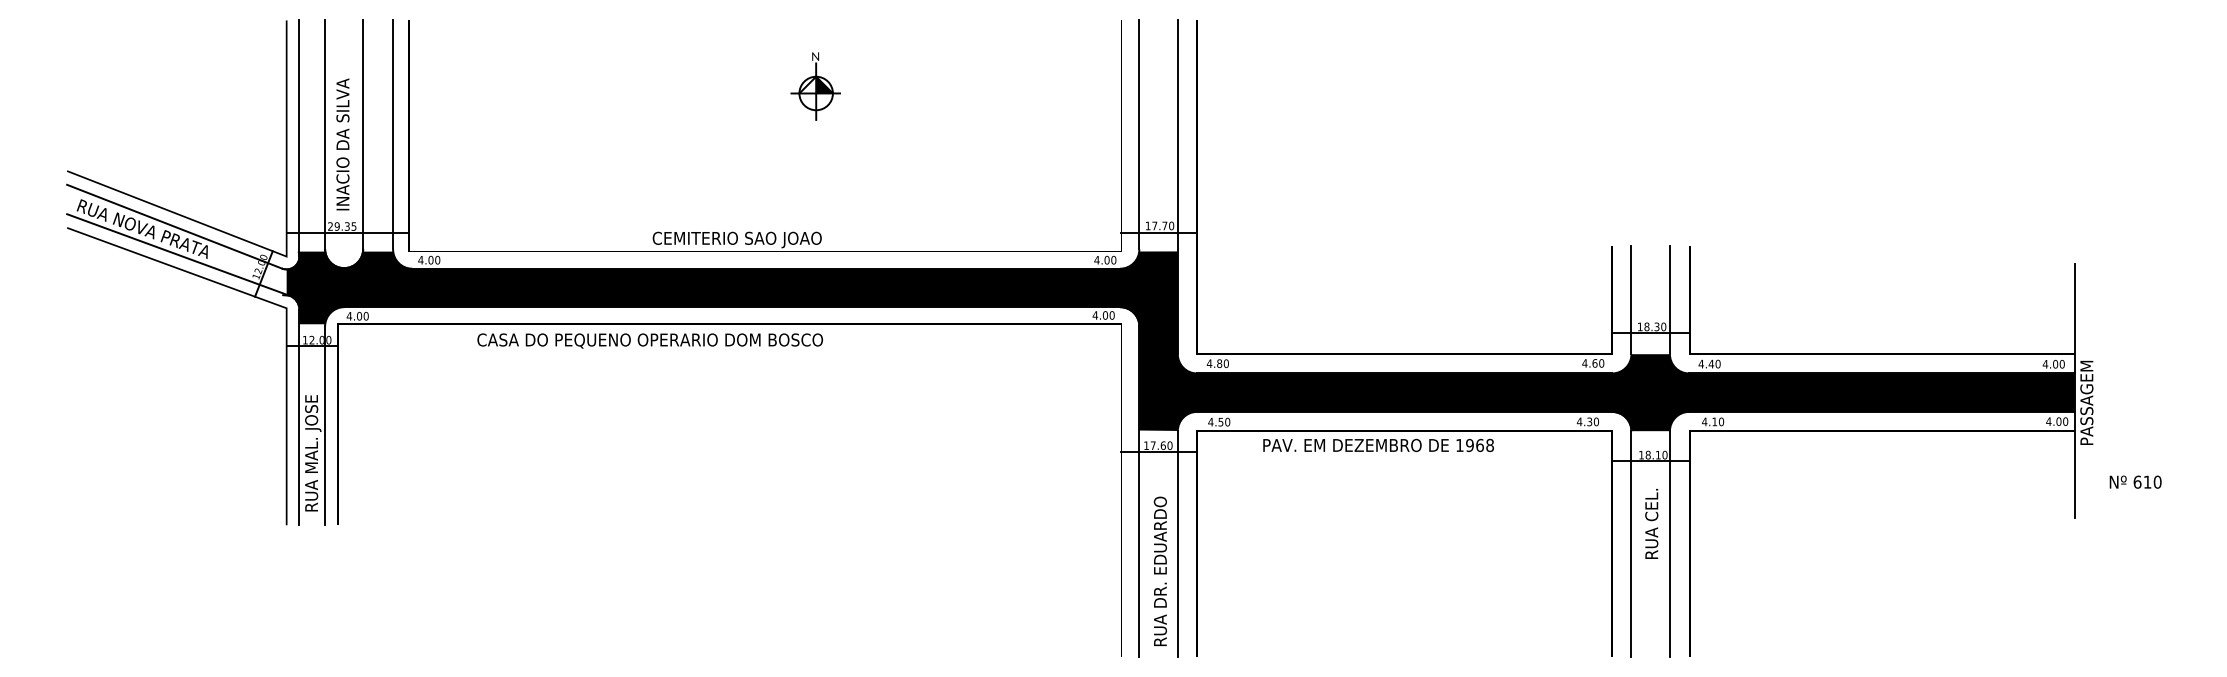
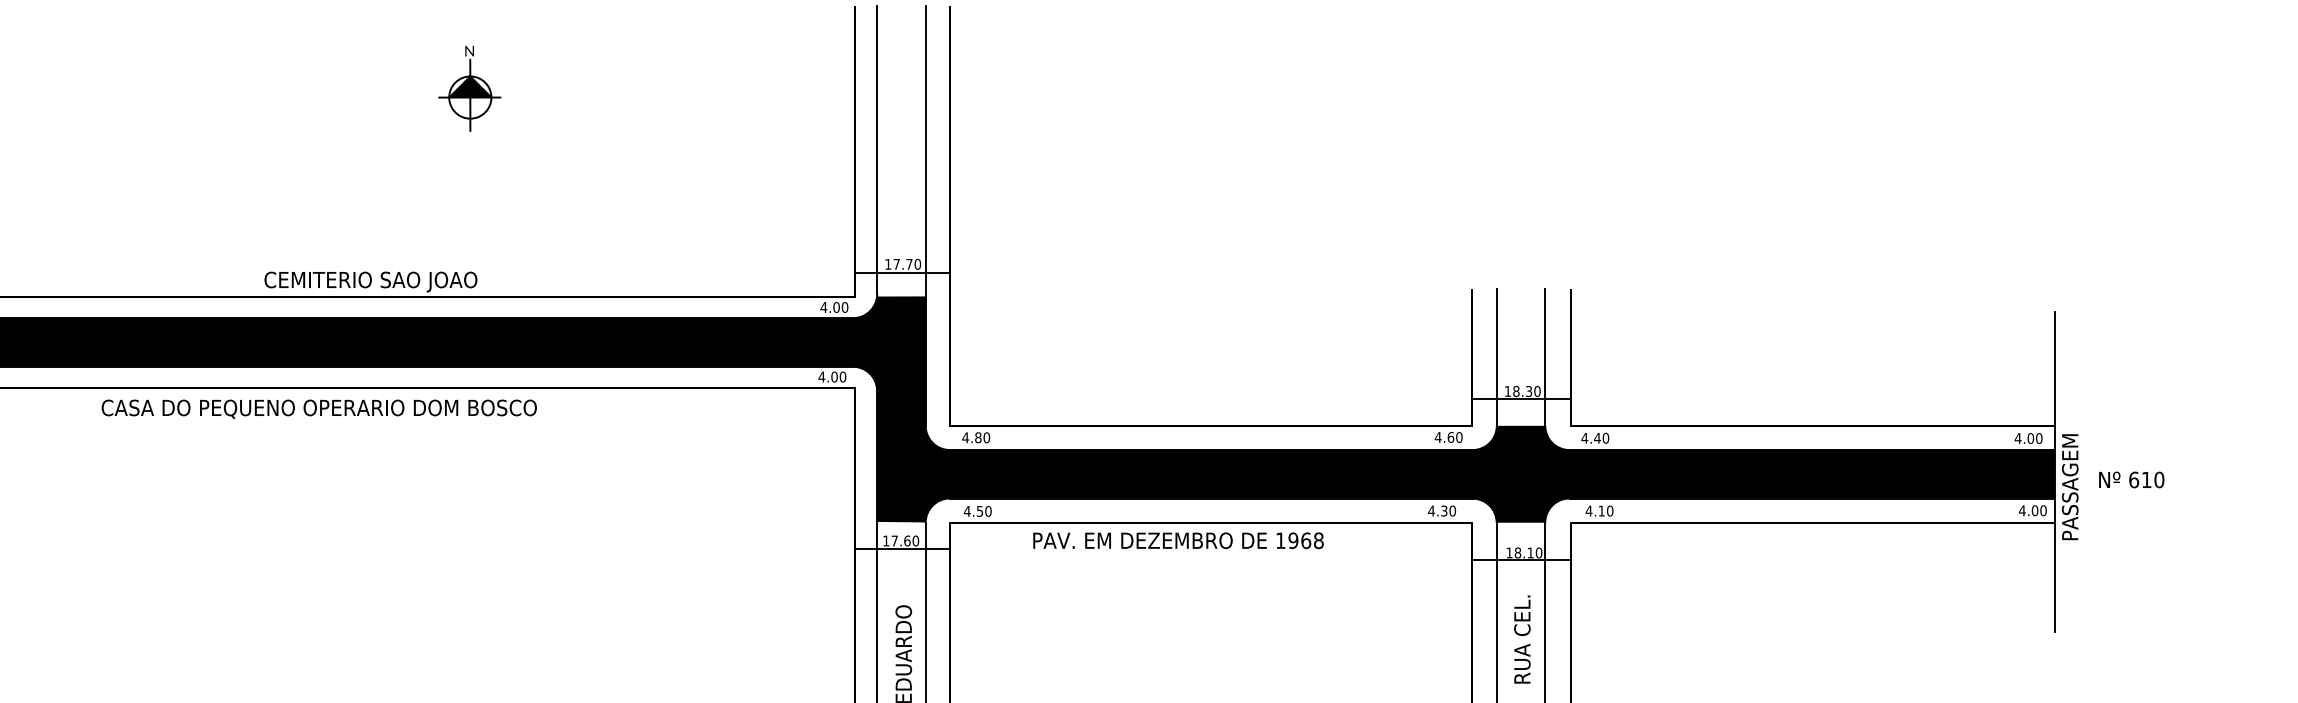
fill: (807, 84) -> (459, 86), added
text: (649, 340) -> (318, 408), moved
text: (2135, 481) -> (2131, 479), moved

